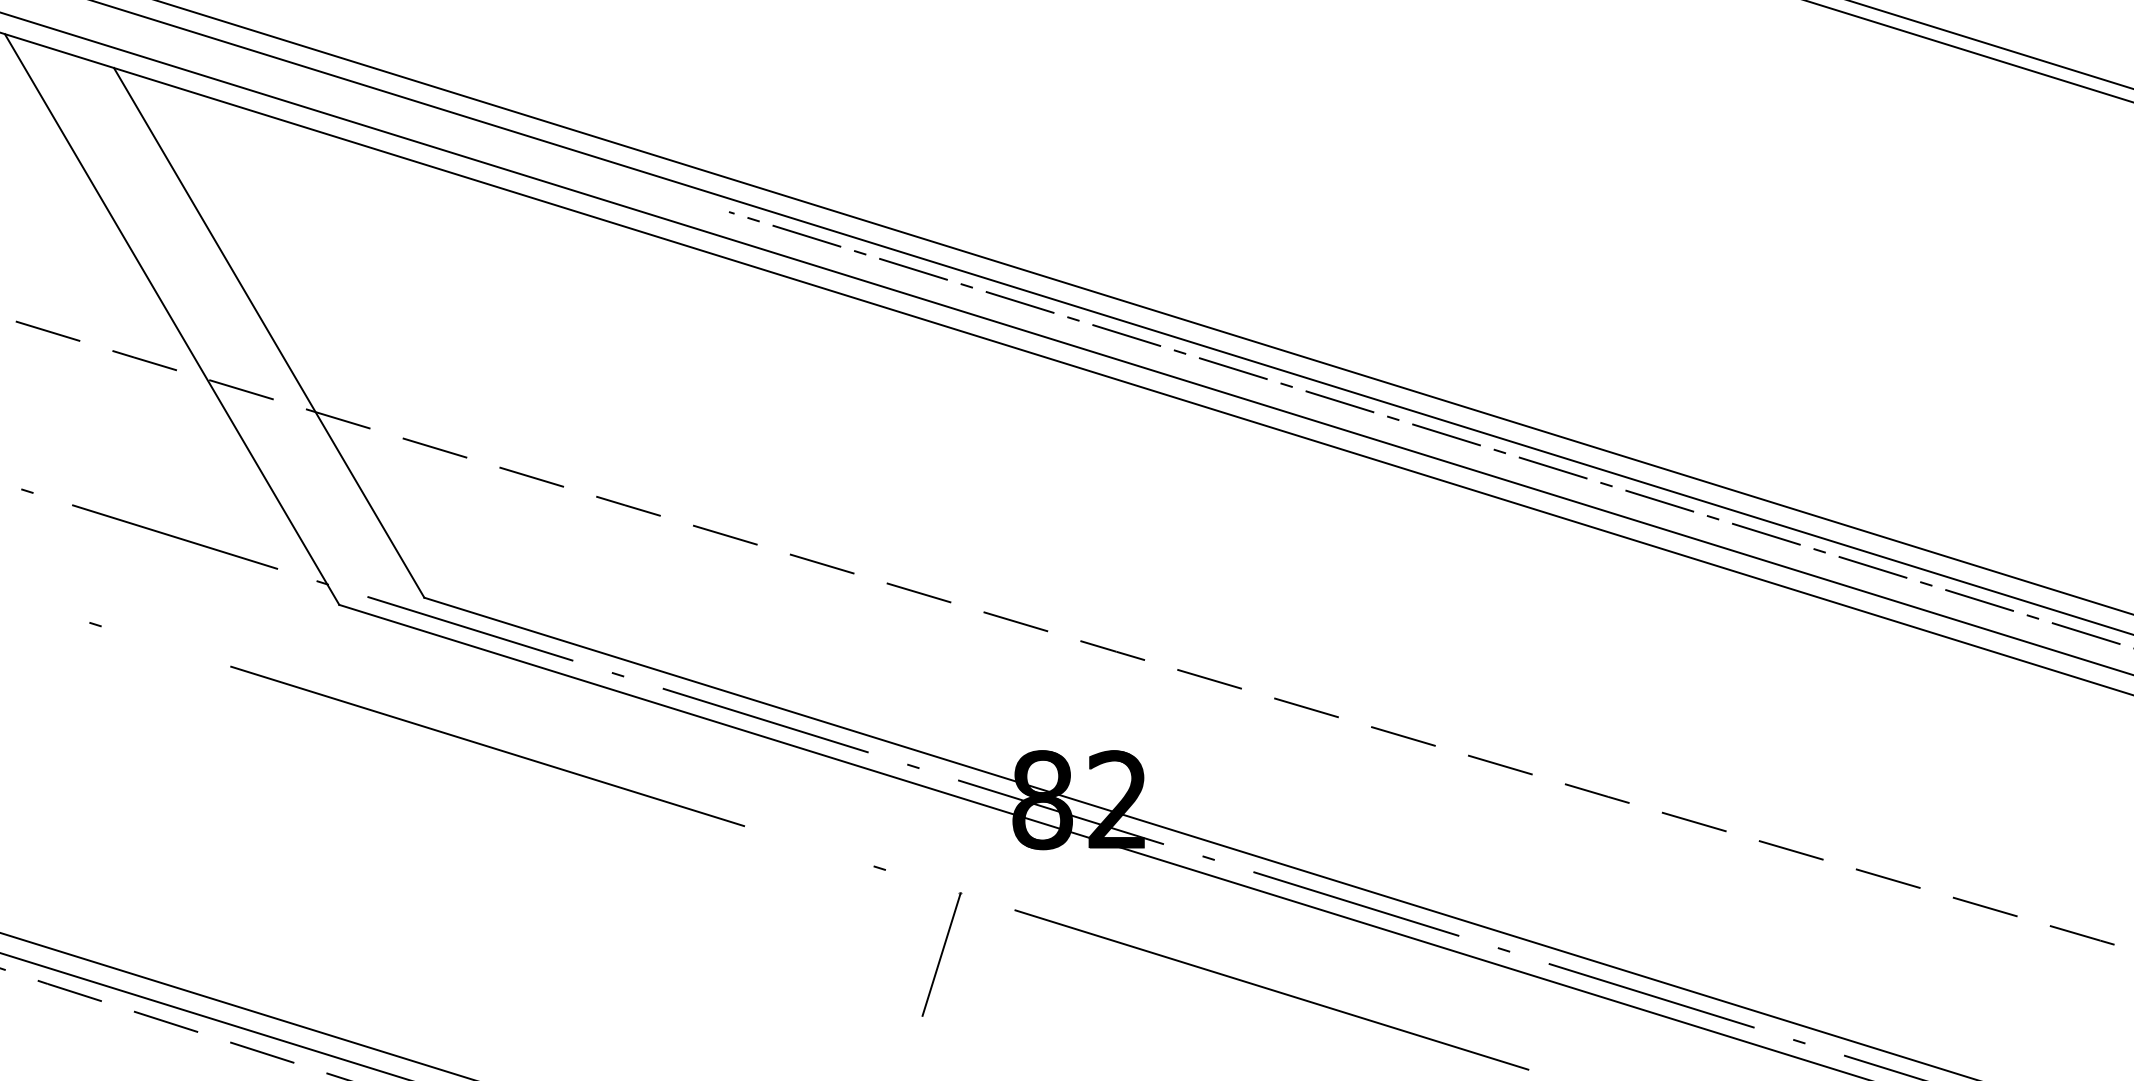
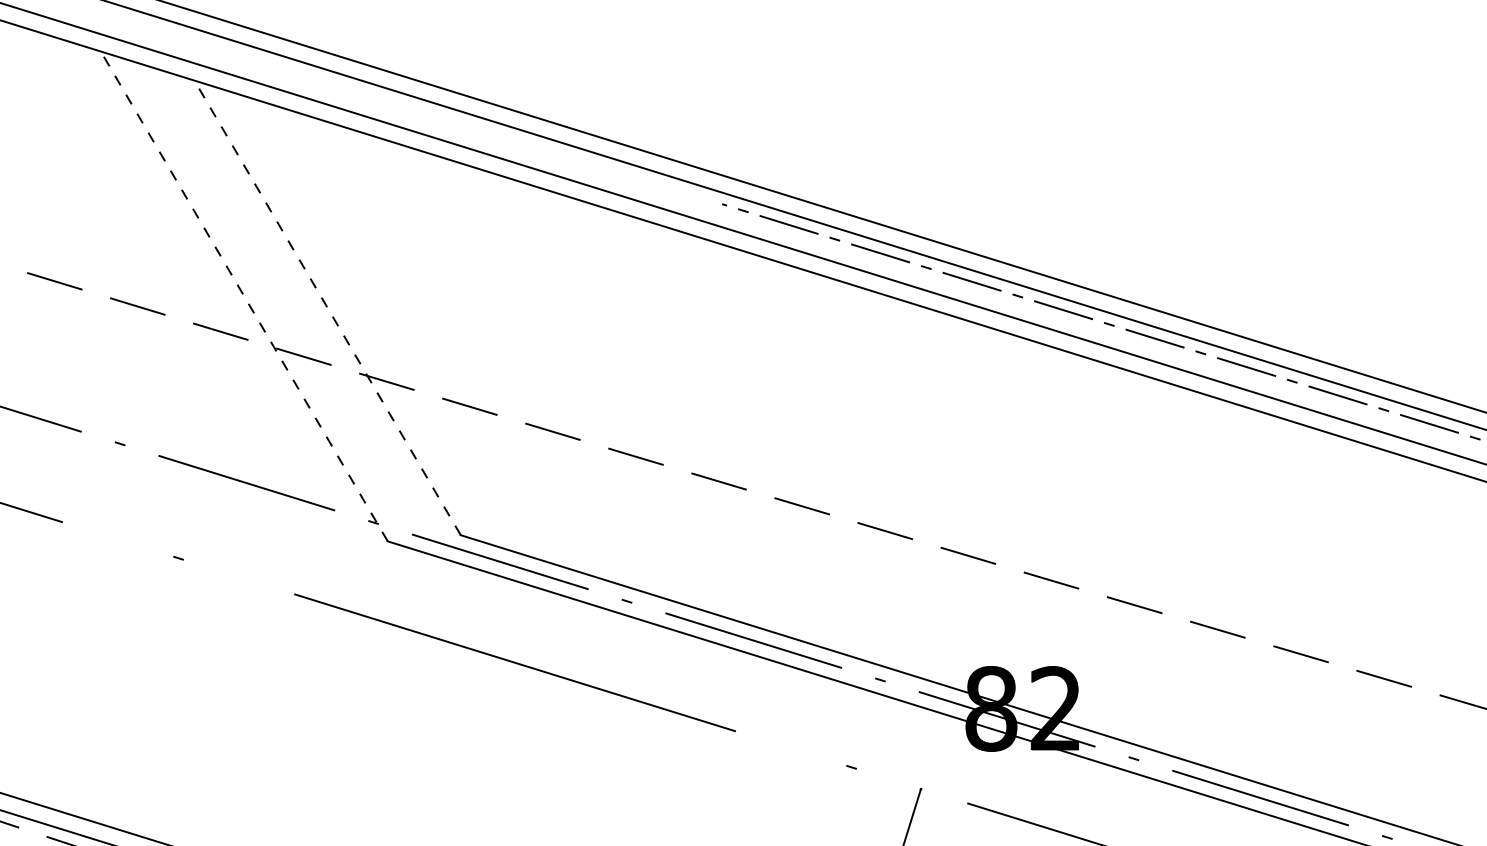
line: (172, 319) -> (244, 296), solid -> dashed
line: (269, 332) -> (327, 307), solid -> dashed

